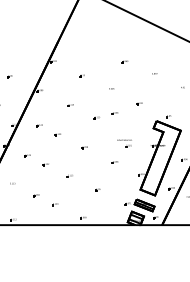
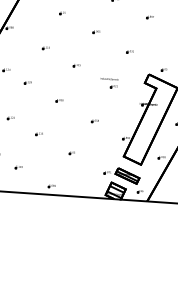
part: (114, 113) -> (98, 61), removed
part: (124, 143) -> (109, 83), moved

